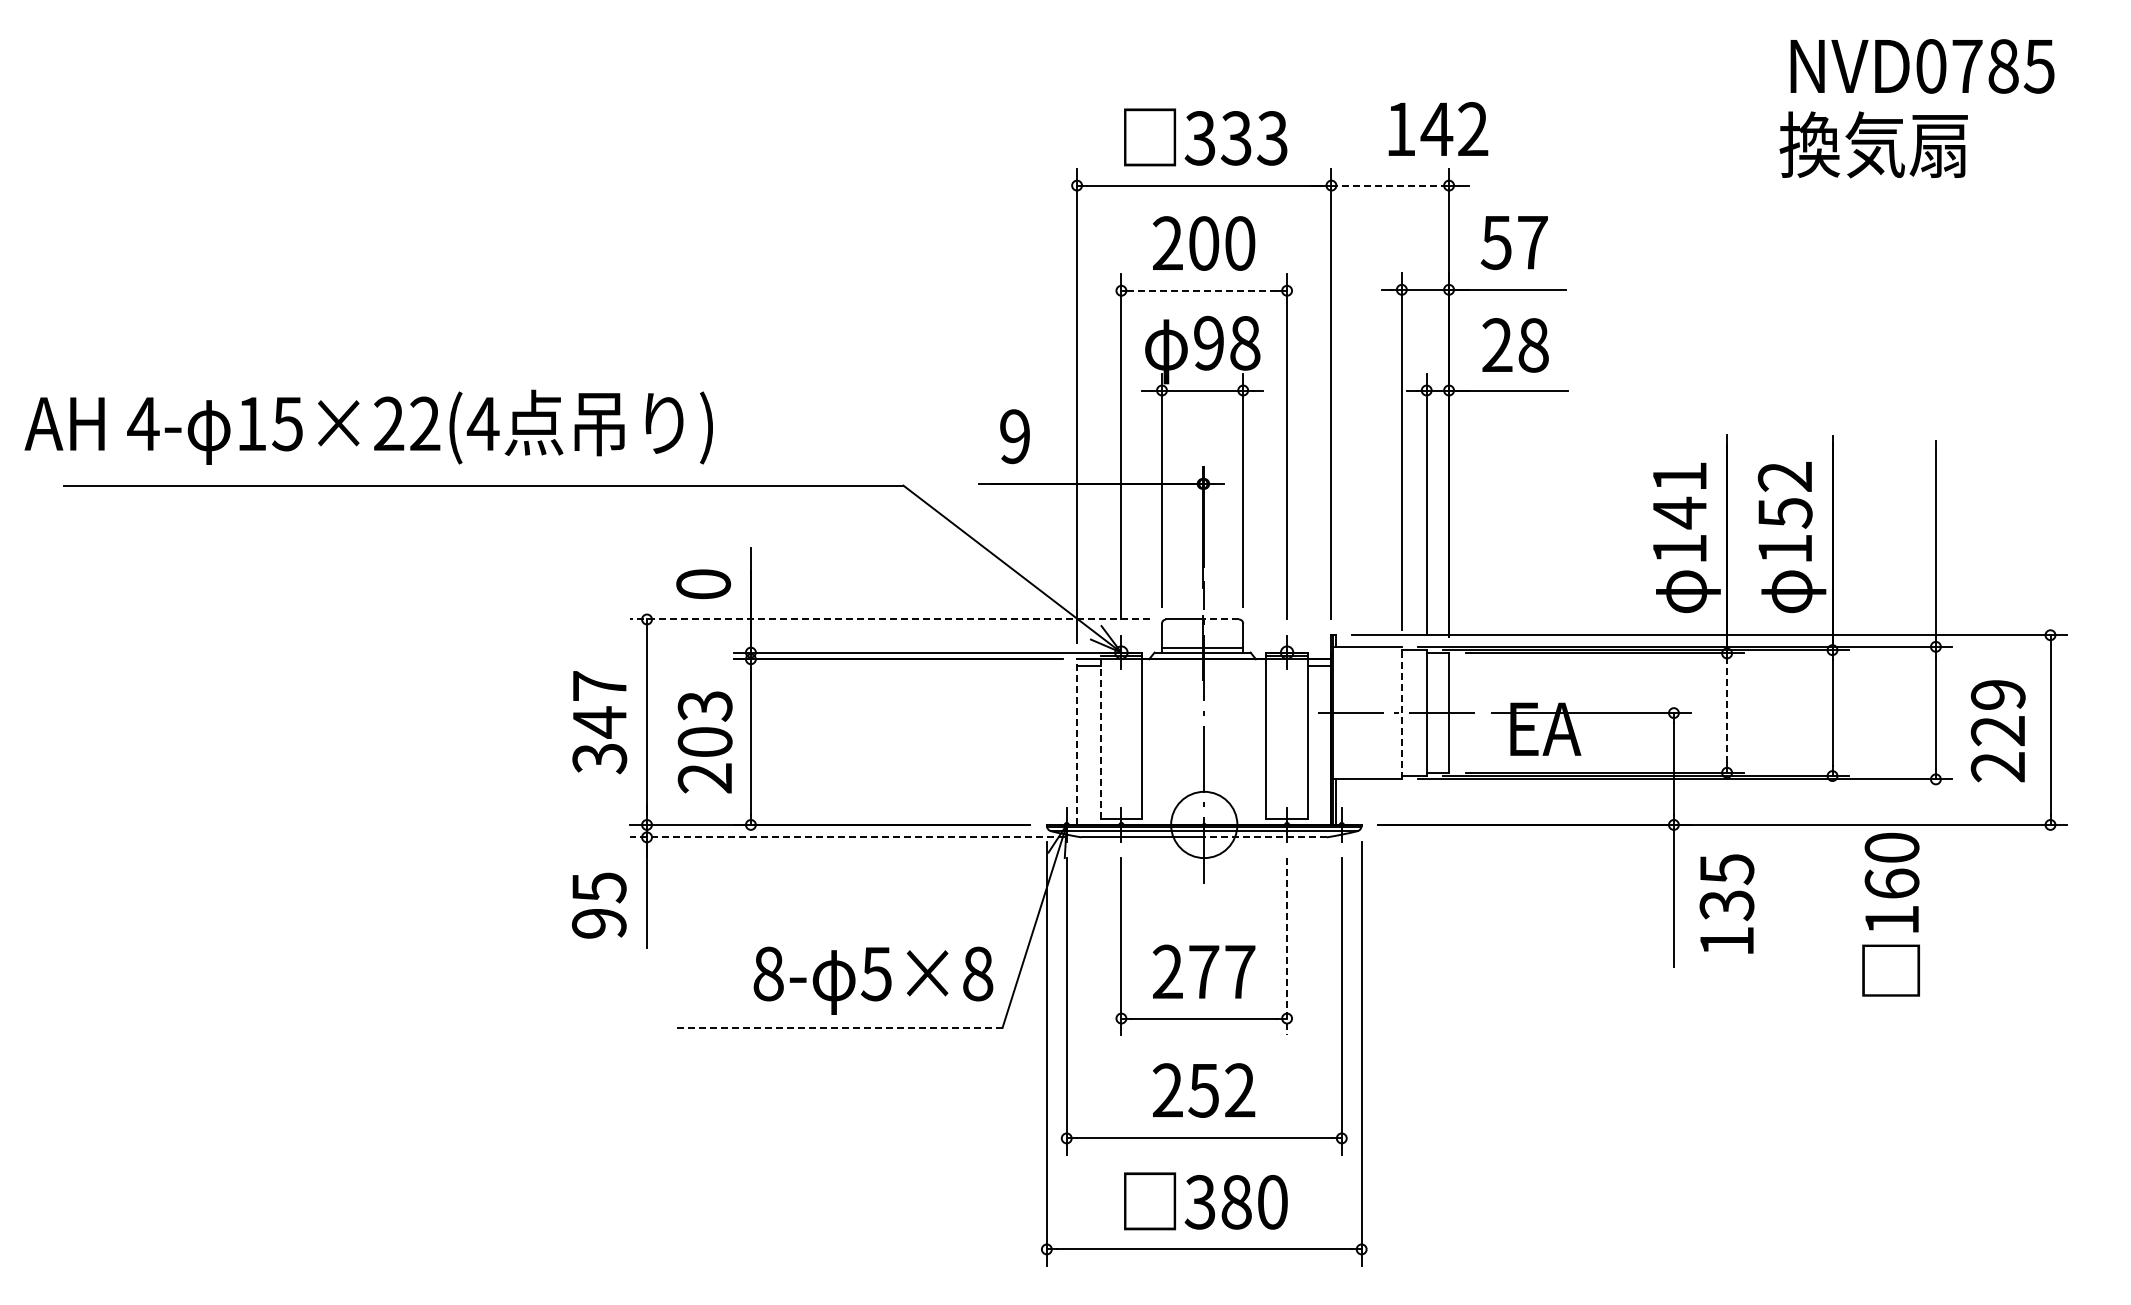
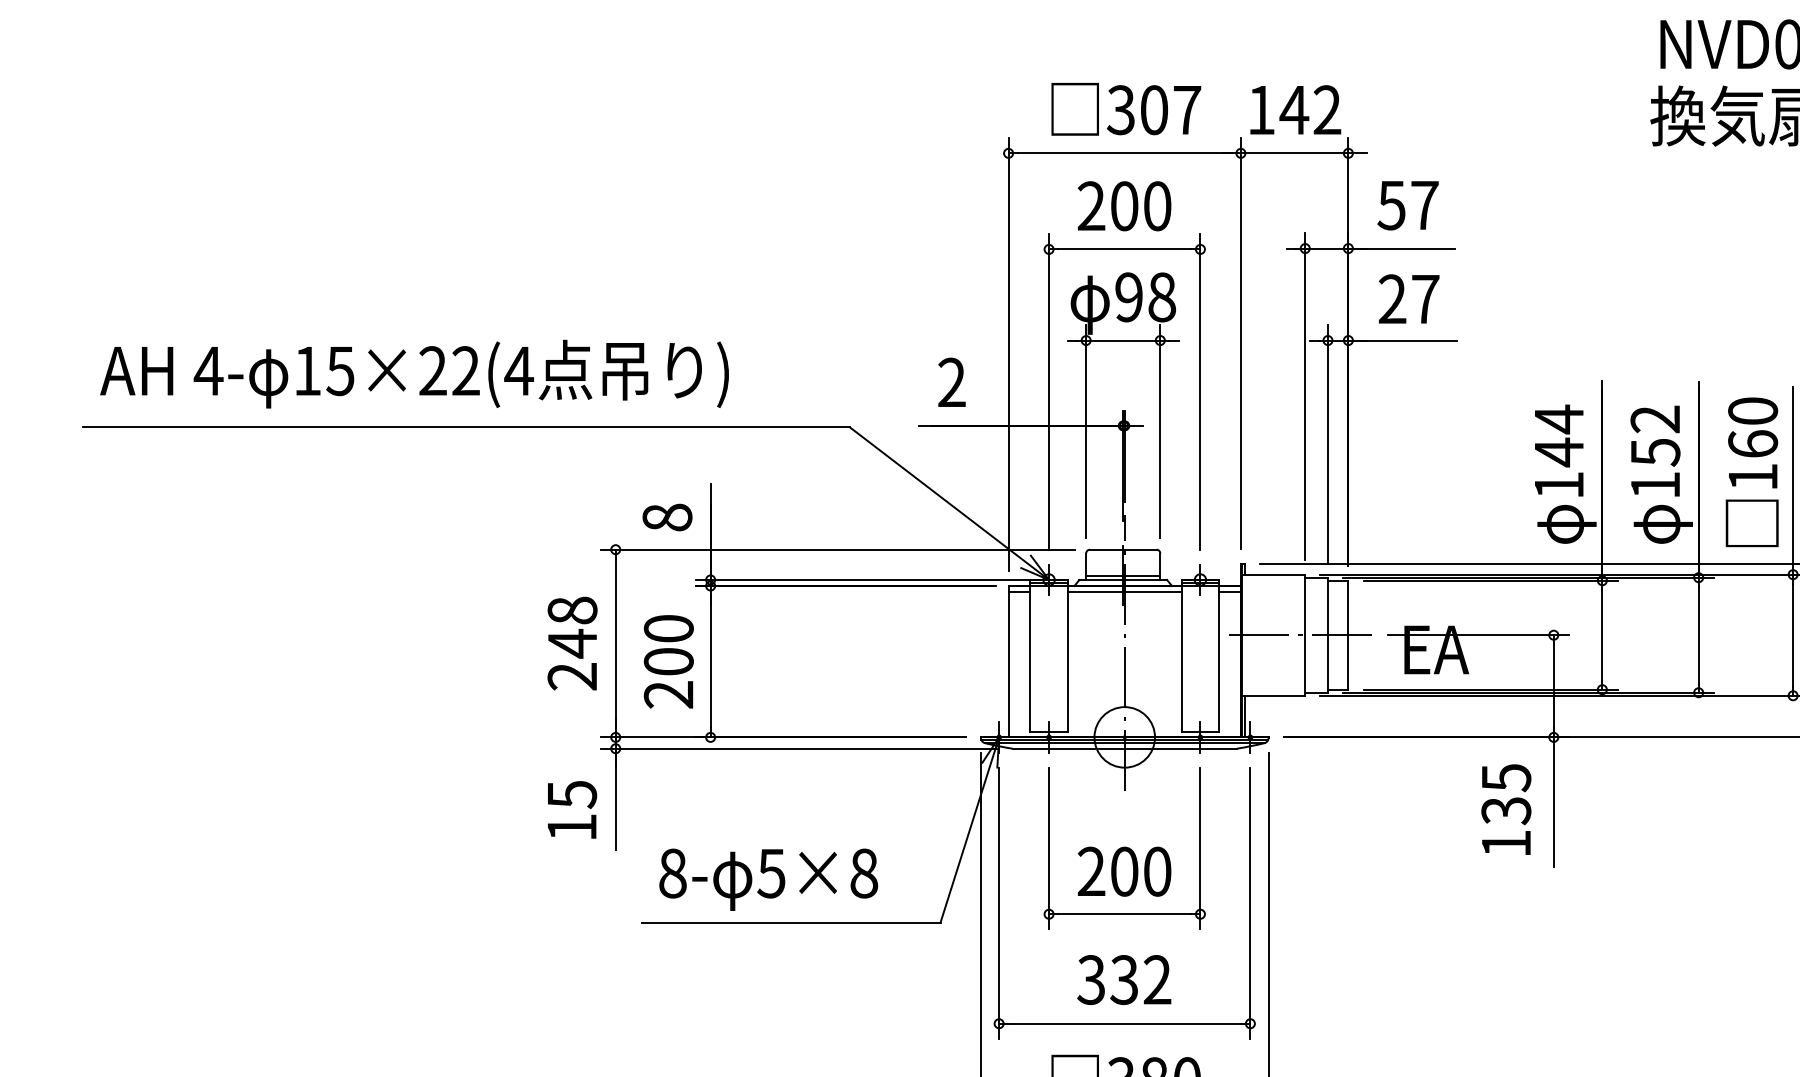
text: (1438, 128) -> (1295, 109), moved
text: (1253, 138) -> (1169, 110), 333 -> 307
line: (1390, 185) -> (1294, 153), dashed -> solid
line: (1204, 290) -> (1124, 249), dashed -> solid
text: (1533, 345) -> (1425, 299), 28 -> 27
text: (368, 426) -> (414, 373), moved
text: (1015, 436) -> (952, 382), 9 -> 2
text: (1679, 476) -> (1558, 419), 141 -> 144
text: (703, 584) -> (667, 517), 0 -> 8
line: (890, 619) -> (838, 549), dashed -> solid
line: (1220, 619) -> (1139, 549), dashed -> solid
line: (1204, 665) -> (1124, 591), added
text: (704, 706) -> (668, 629), 203 -> 200
line: (1401, 712) -> (1304, 634), dashed -> solid
line: (1727, 713) -> (1602, 635), dashed -> solid
text: (599, 722) -> (572, 643), 347 -> 248
line: (1100, 735) -> (1029, 655), dashed -> solid
line: (1077, 742) -> (1008, 662), dashed -> solid
line: (847, 837) -> (798, 748), dashed -> solid
line: (1265, 837) -> (1180, 748), dashed -> solid
text: (1726, 903) -> (1505, 809), moved
text: (1890, 914) -> (1751, 472), moved
text: (598, 923) -> (571, 827), 95 -> 15
line: (1287, 946) -> (1200, 848), dashed -> solid
text: (1222, 971) -> (1141, 871), 277 -> 200
text: (873, 980) -> (768, 879), moved
line: (838, 1027) -> (790, 922), dashed -> solid
text: (1185, 1090) -> (1107, 979), 252 -> 332

